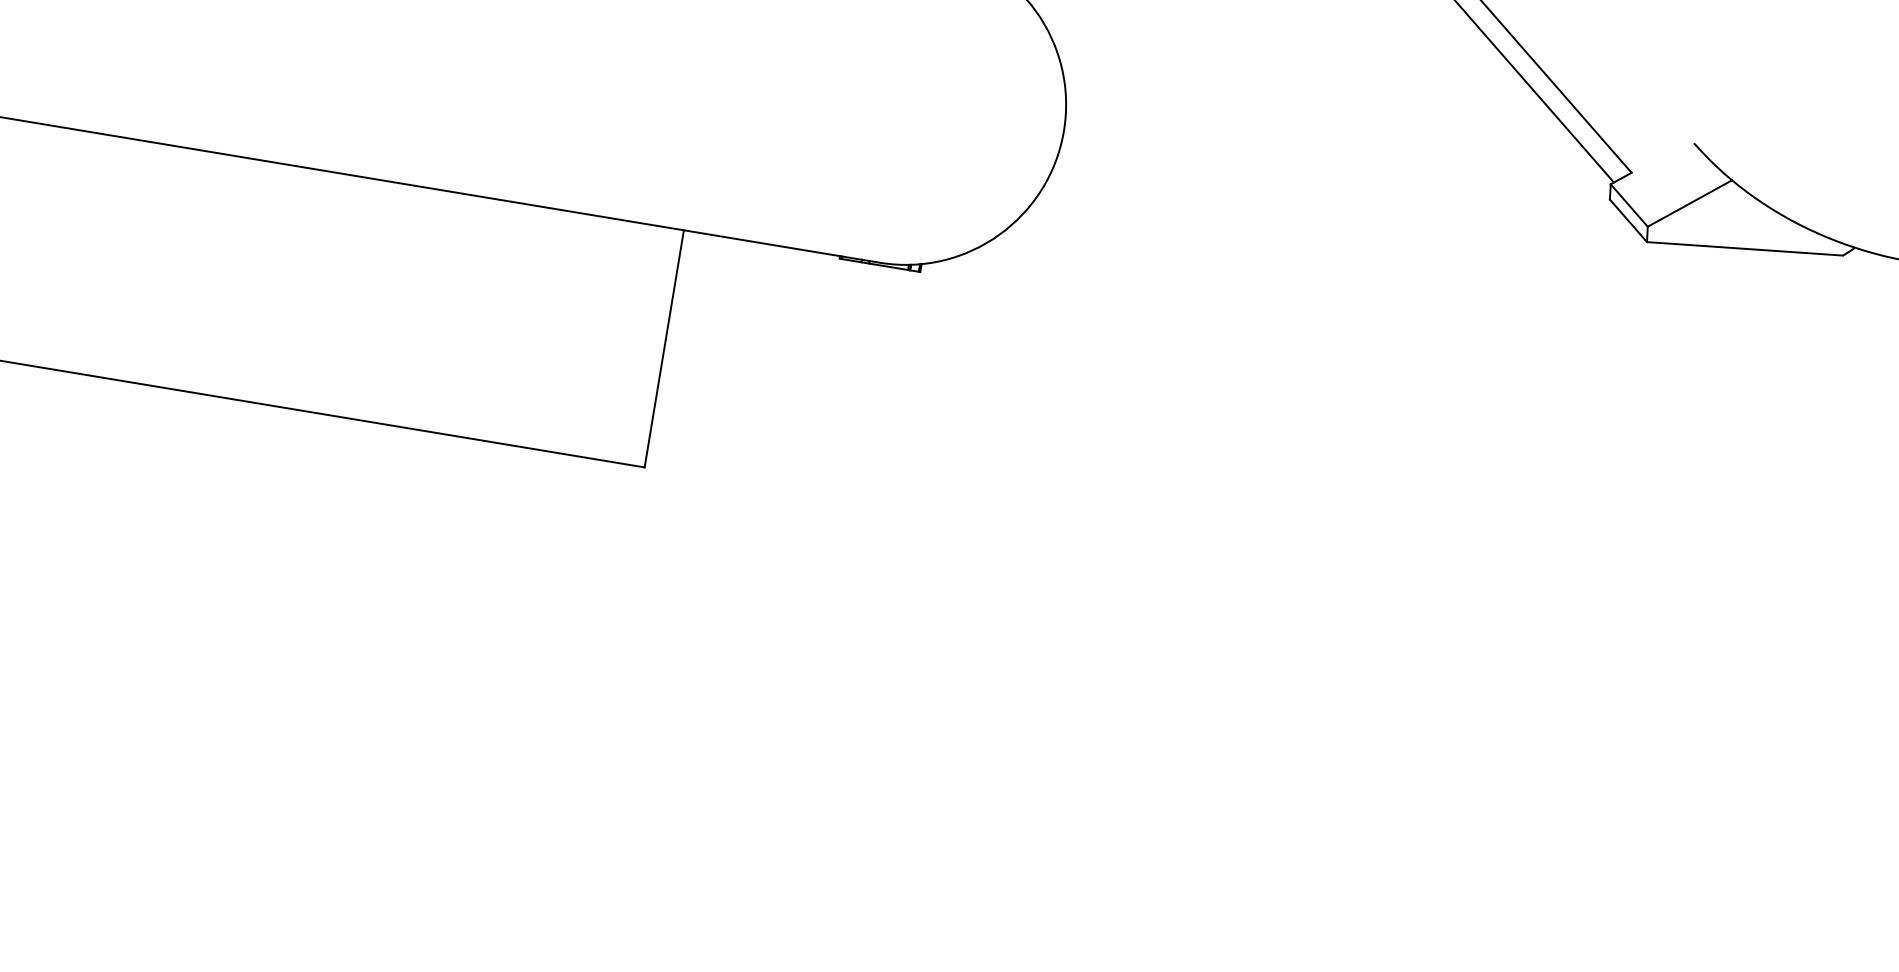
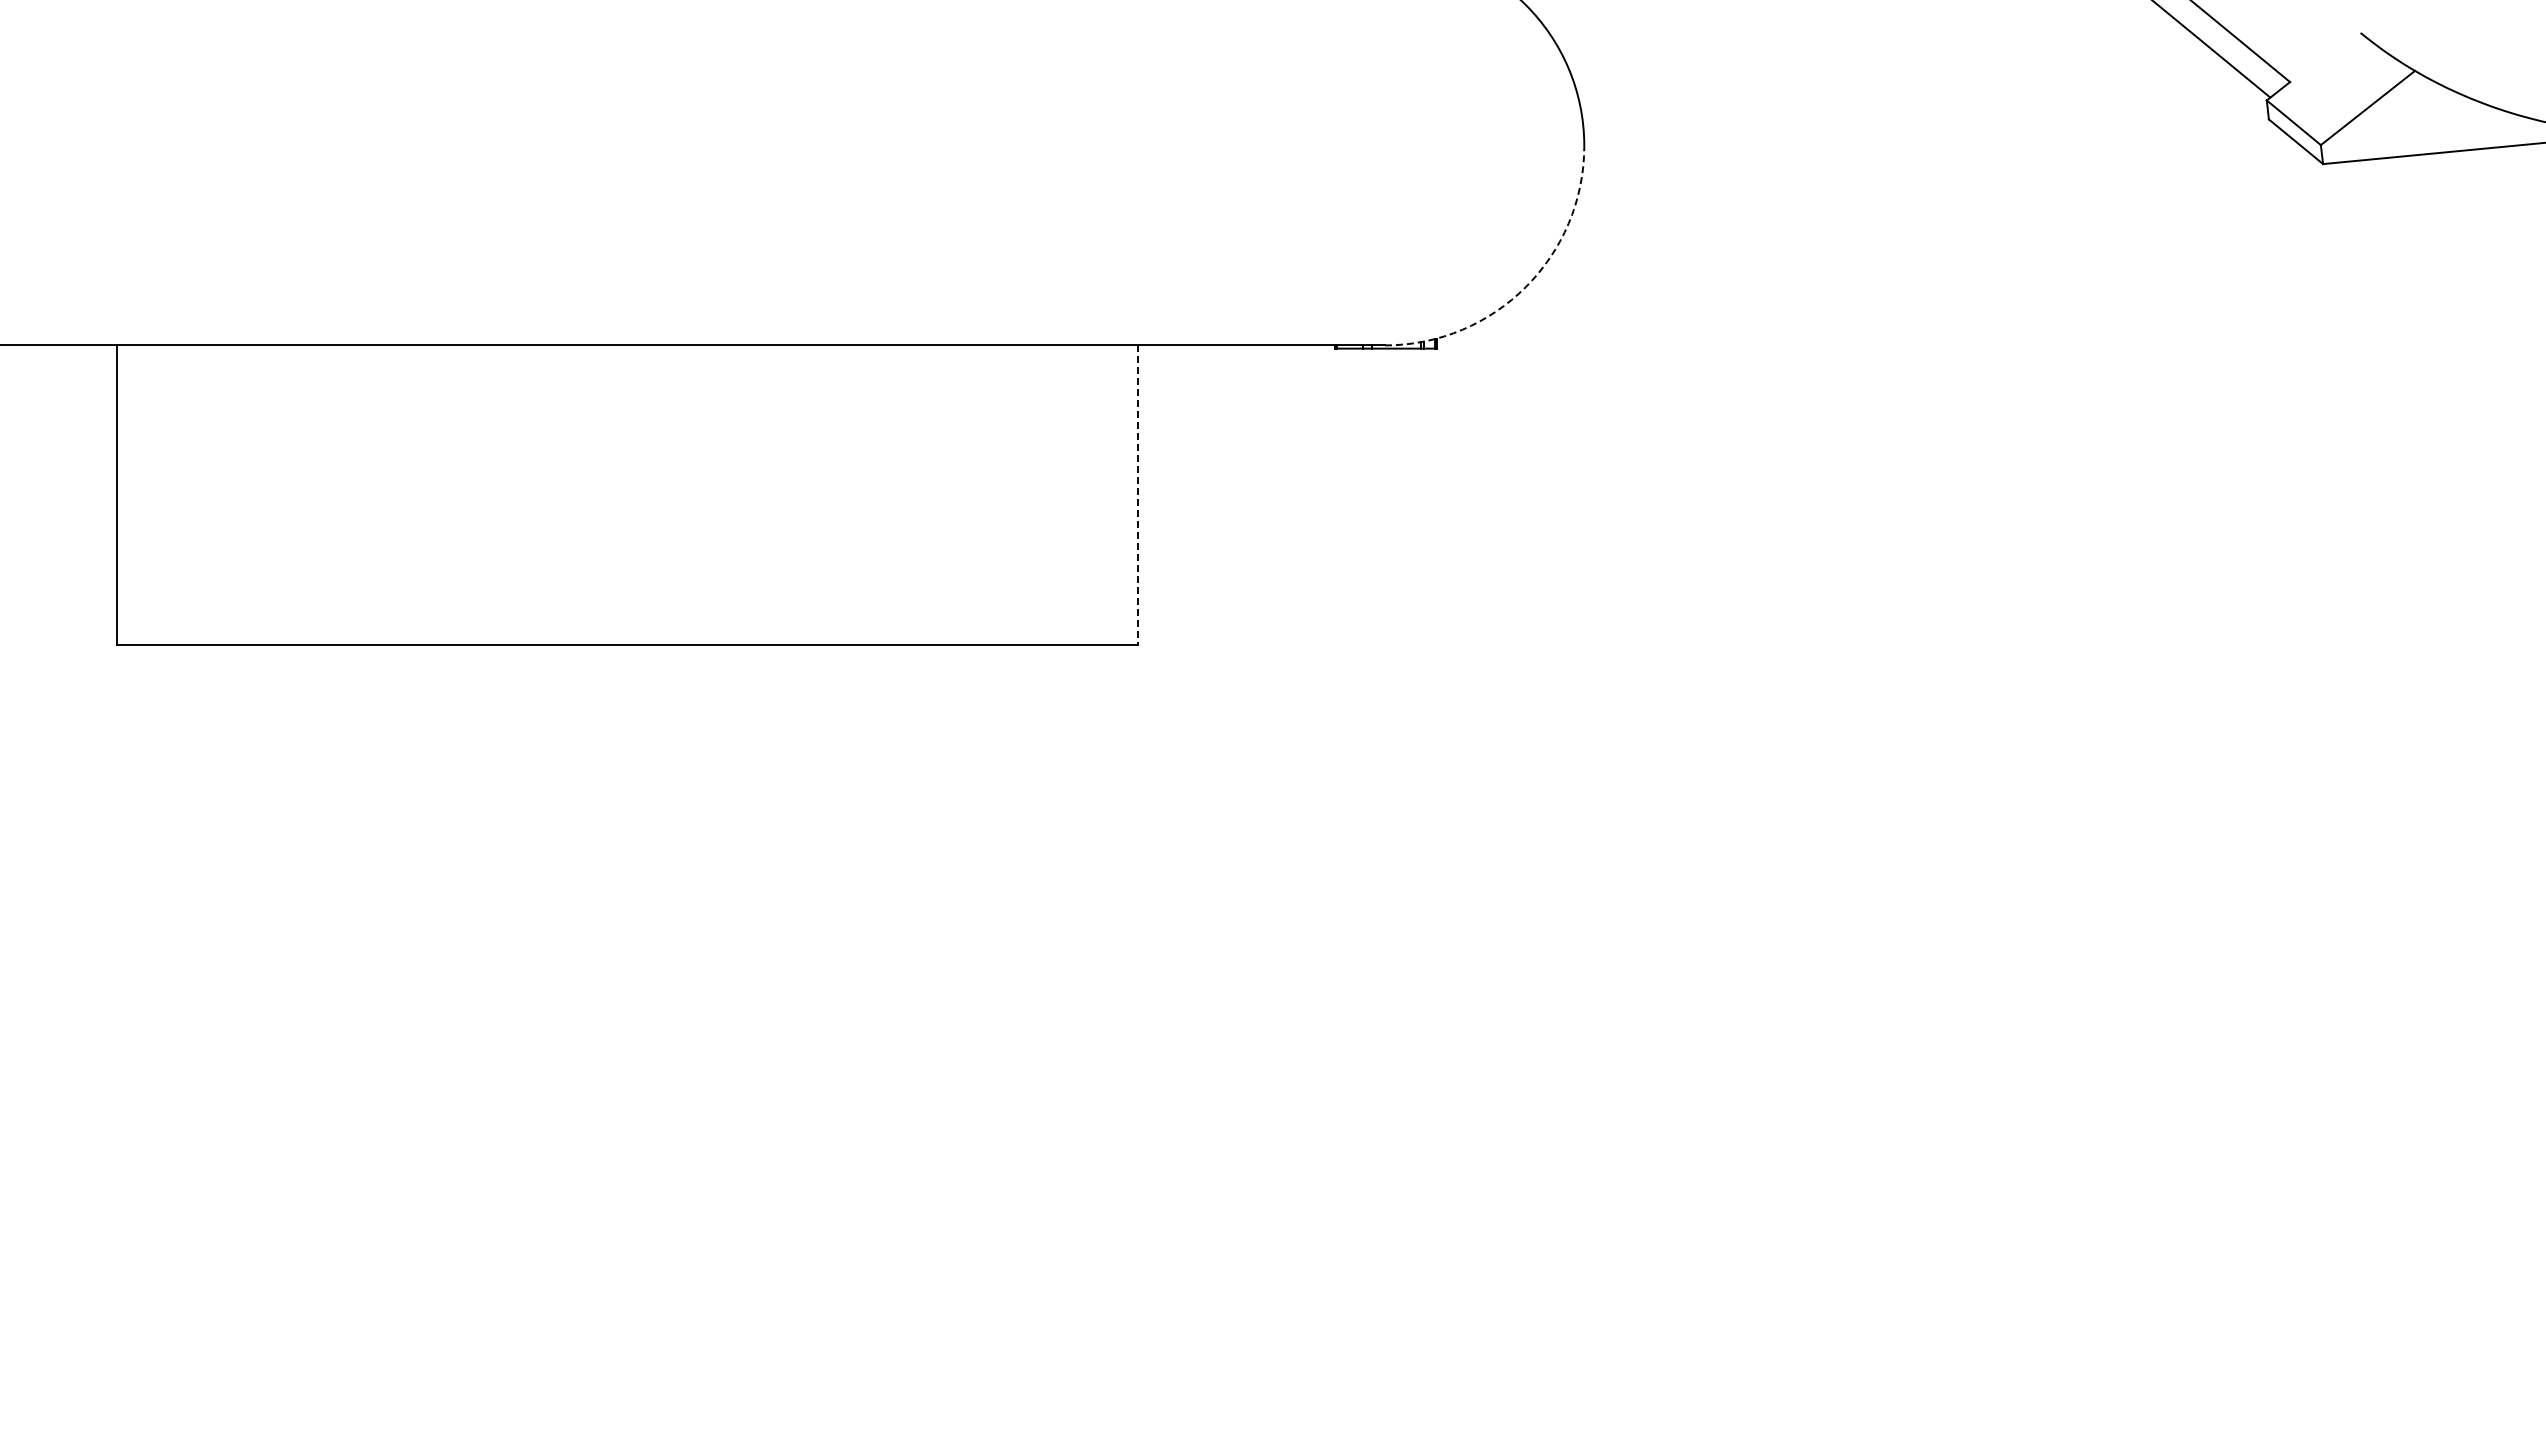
arc: (998, 235) -> (1525, 287), solid -> dashed
line: (664, 349) -> (1137, 495), solid -> dashed

